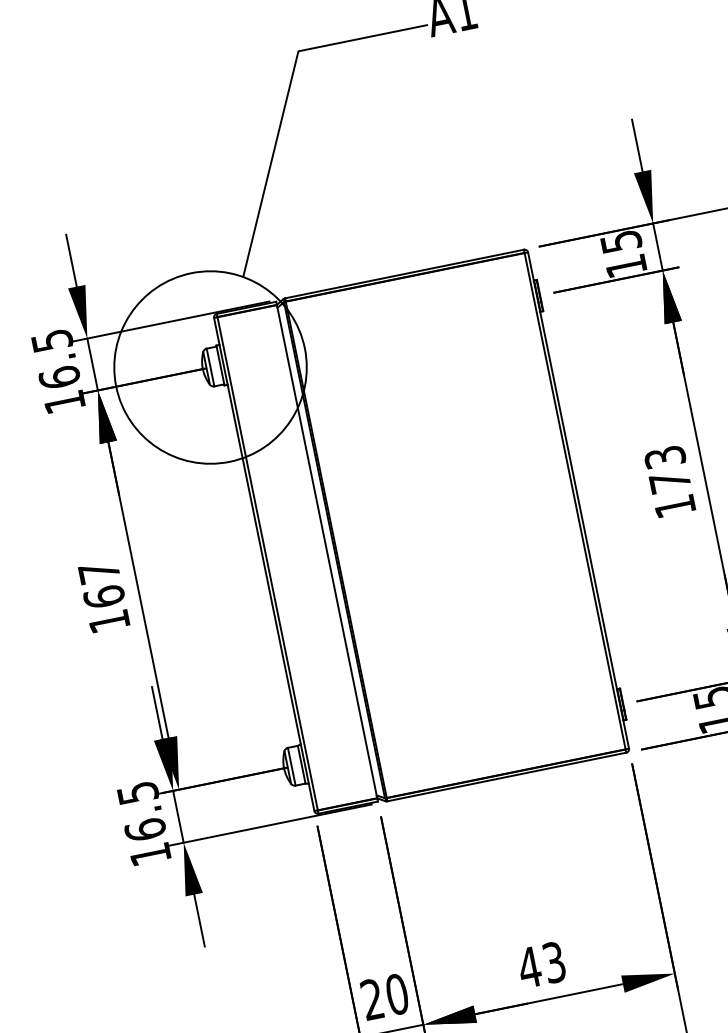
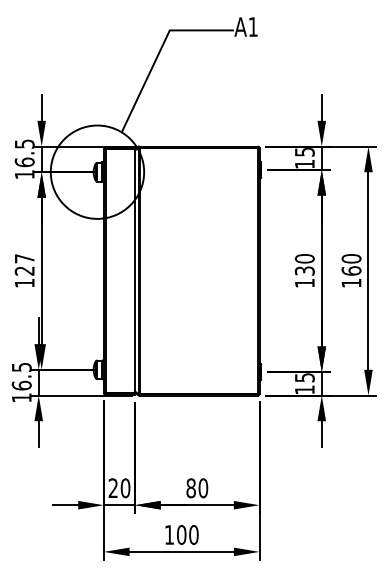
text: (666, 468) -> (304, 264), 173 -> 130
text: (103, 596) -> (24, 270), 167 -> 127
text: (542, 965) -> (197, 488), 43 -> 80

